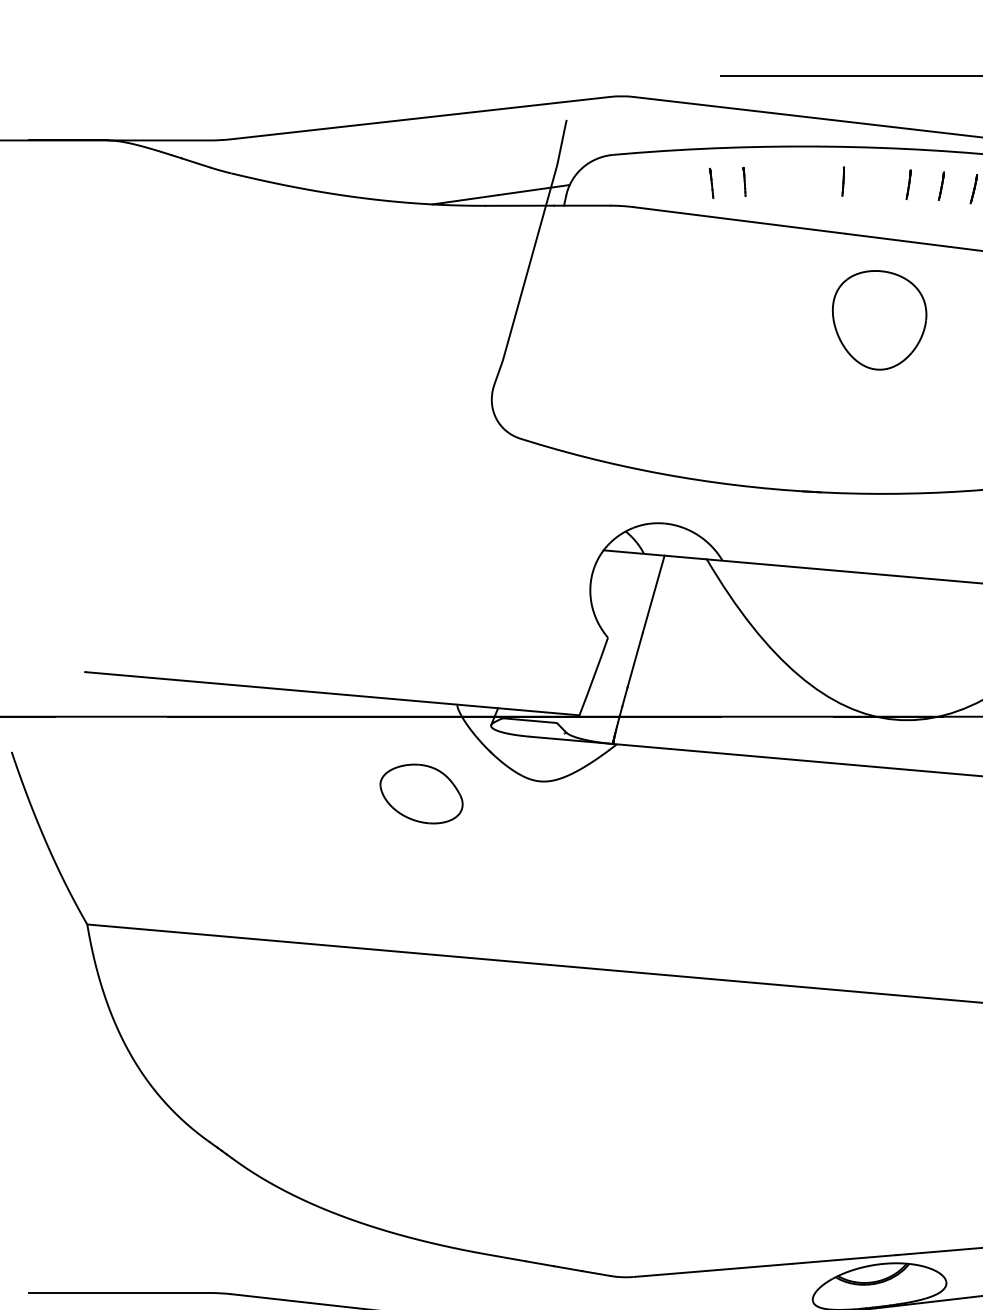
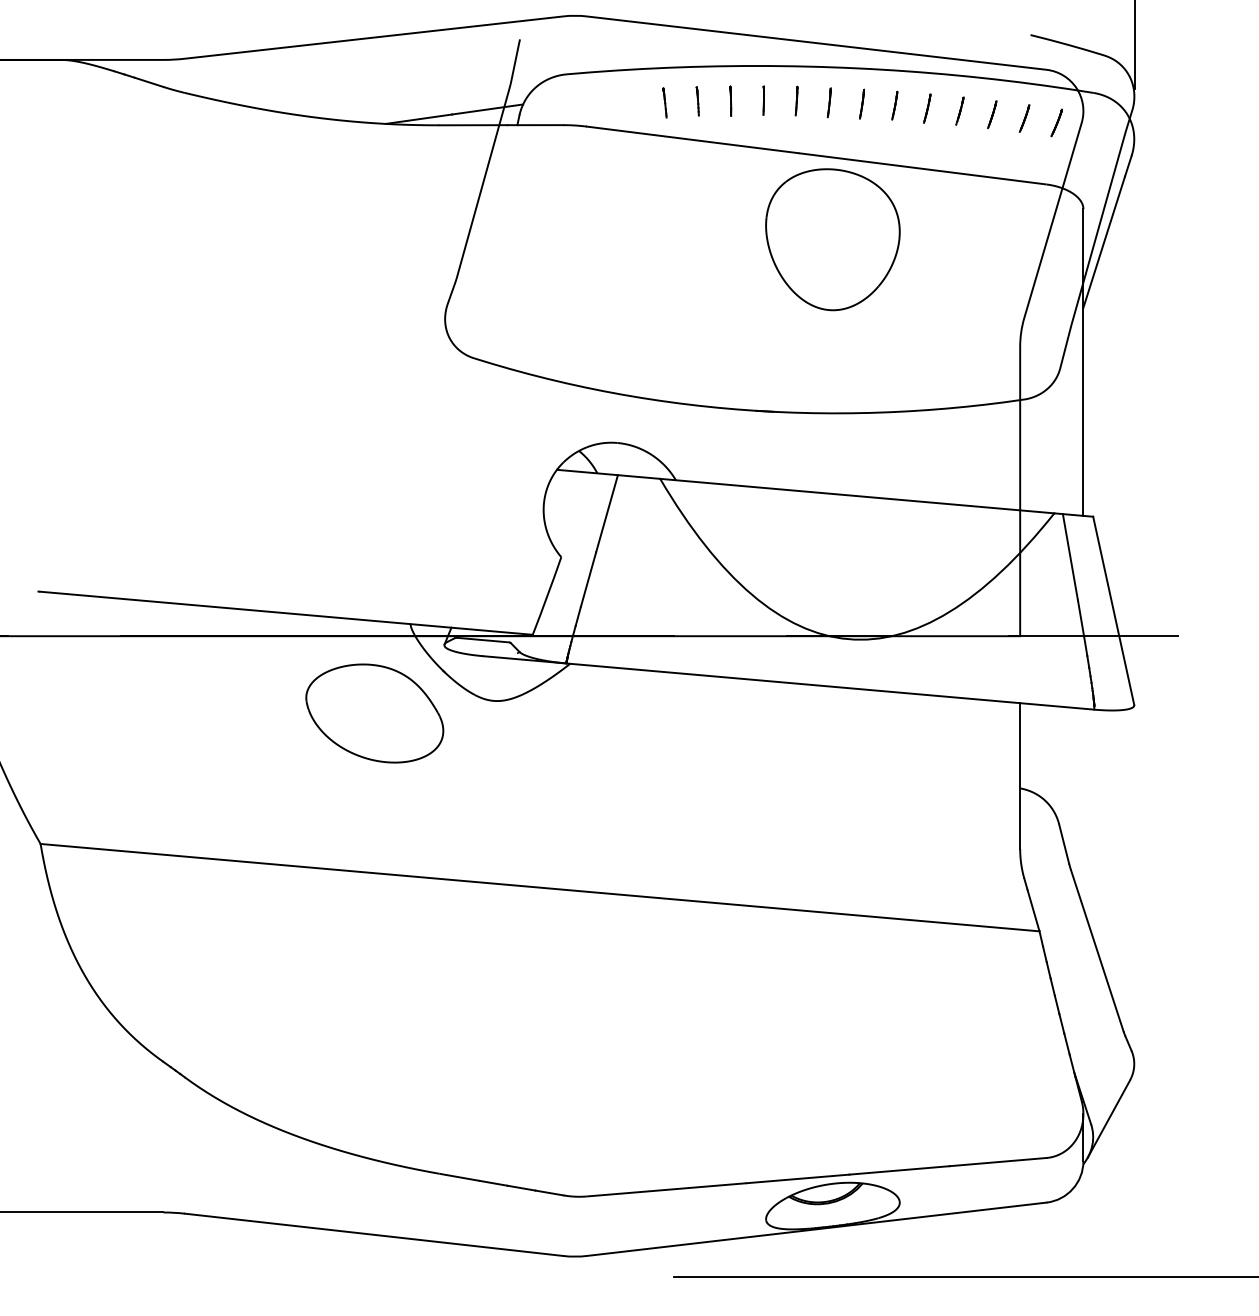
line: (777, 181) -> (730, 100), added
line: (810, 181) -> (763, 100), added
line: (875, 183) -> (828, 102), added
part: (879, 320) -> (832, 239), size x1.43
part: (421, 794) -> (374, 713), size x1.67

